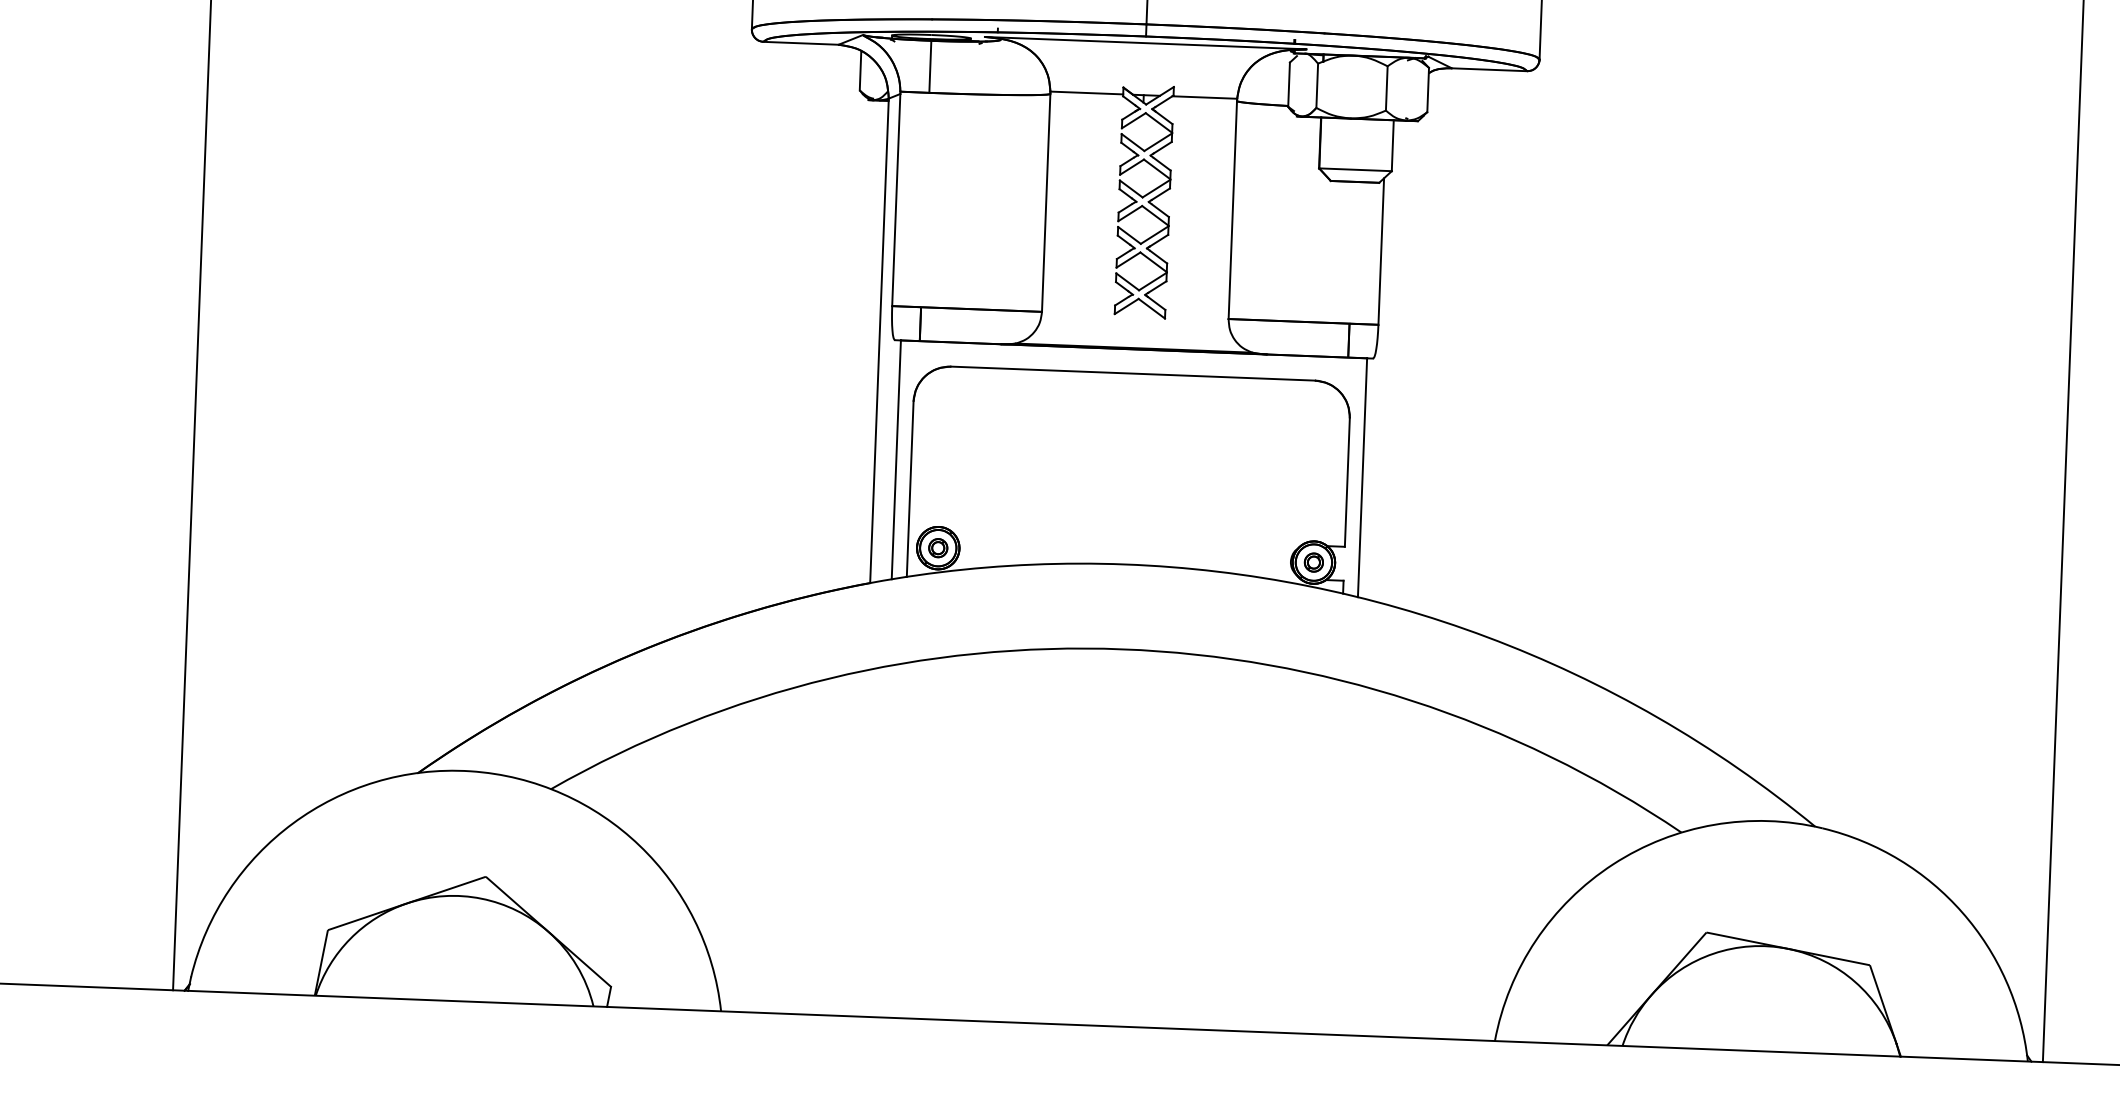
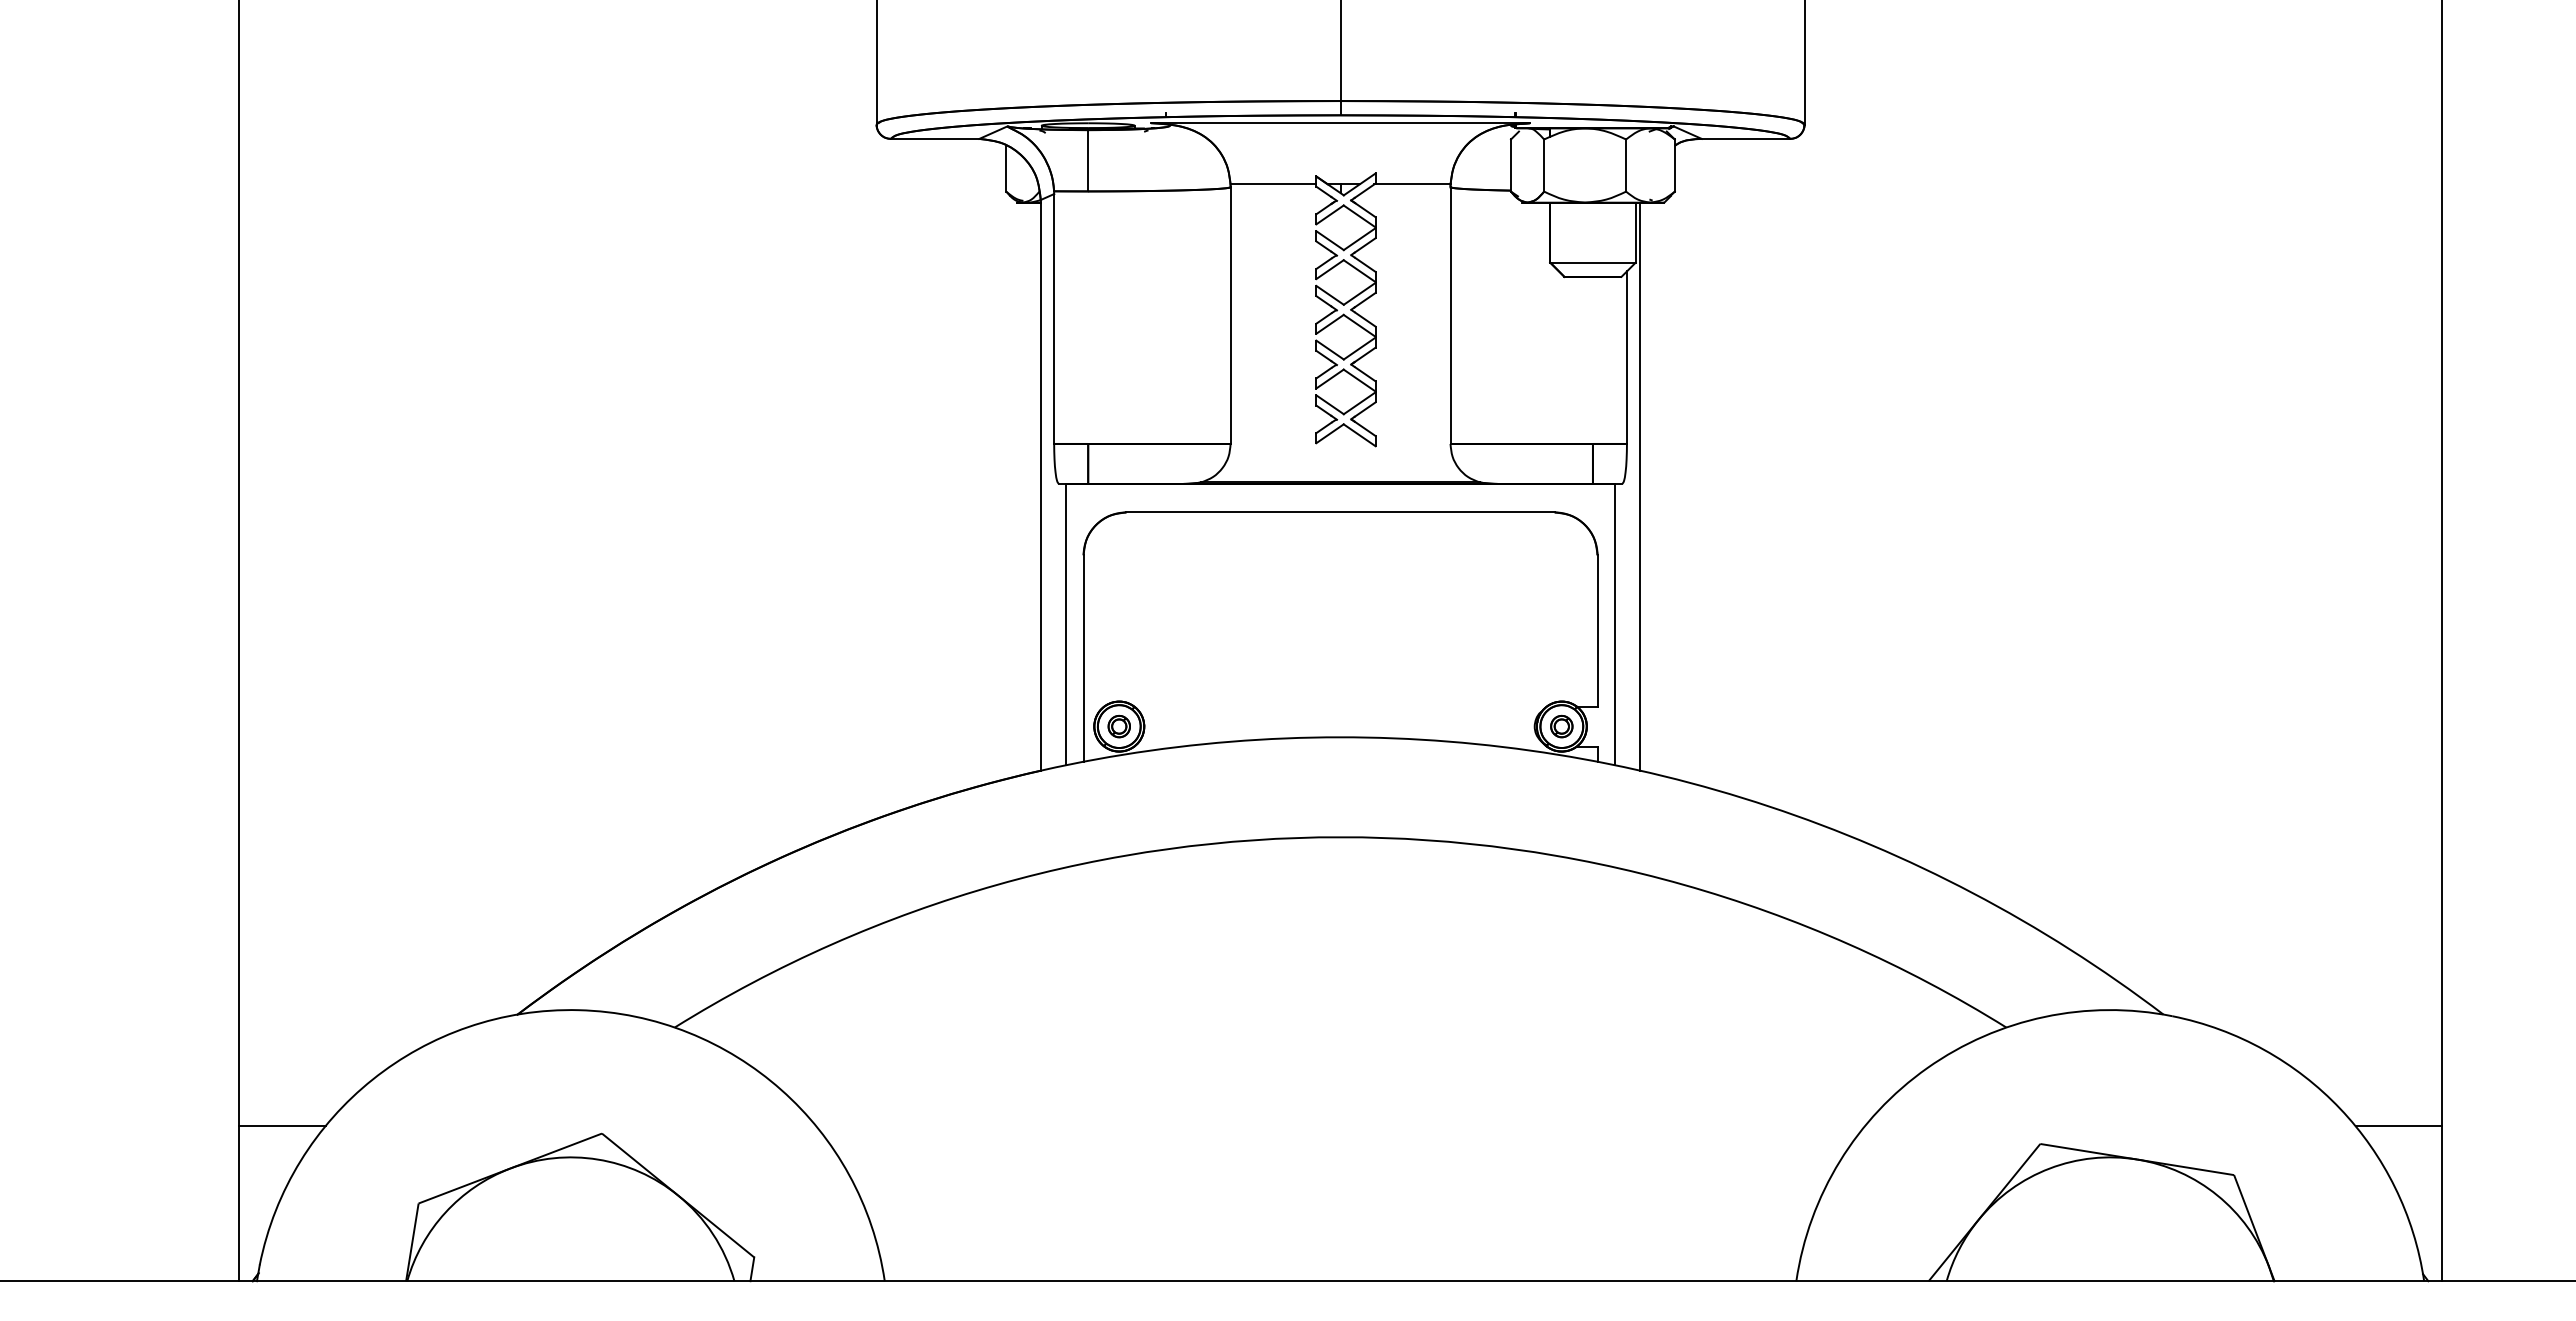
line: (1388, 361) -> (1640, 486), added
line: (214, 860) -> (282, 1126), added
line: (2011, 929) -> (2398, 1126), added

